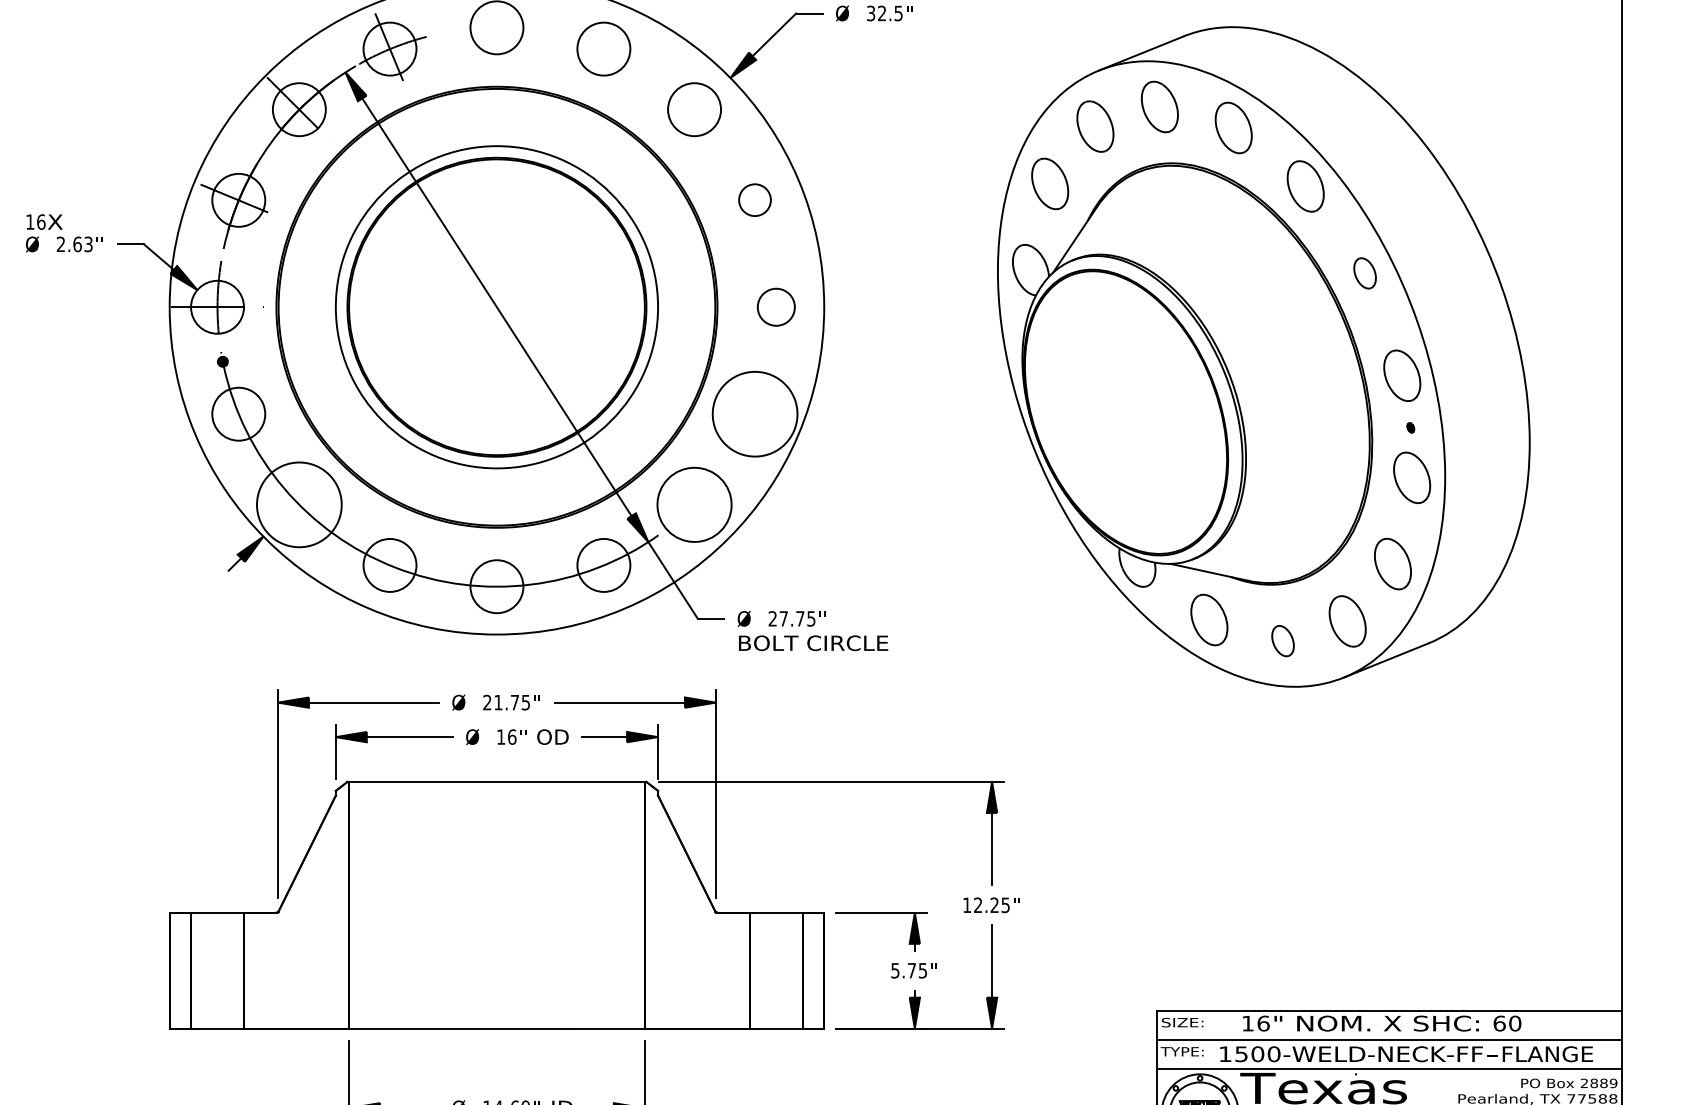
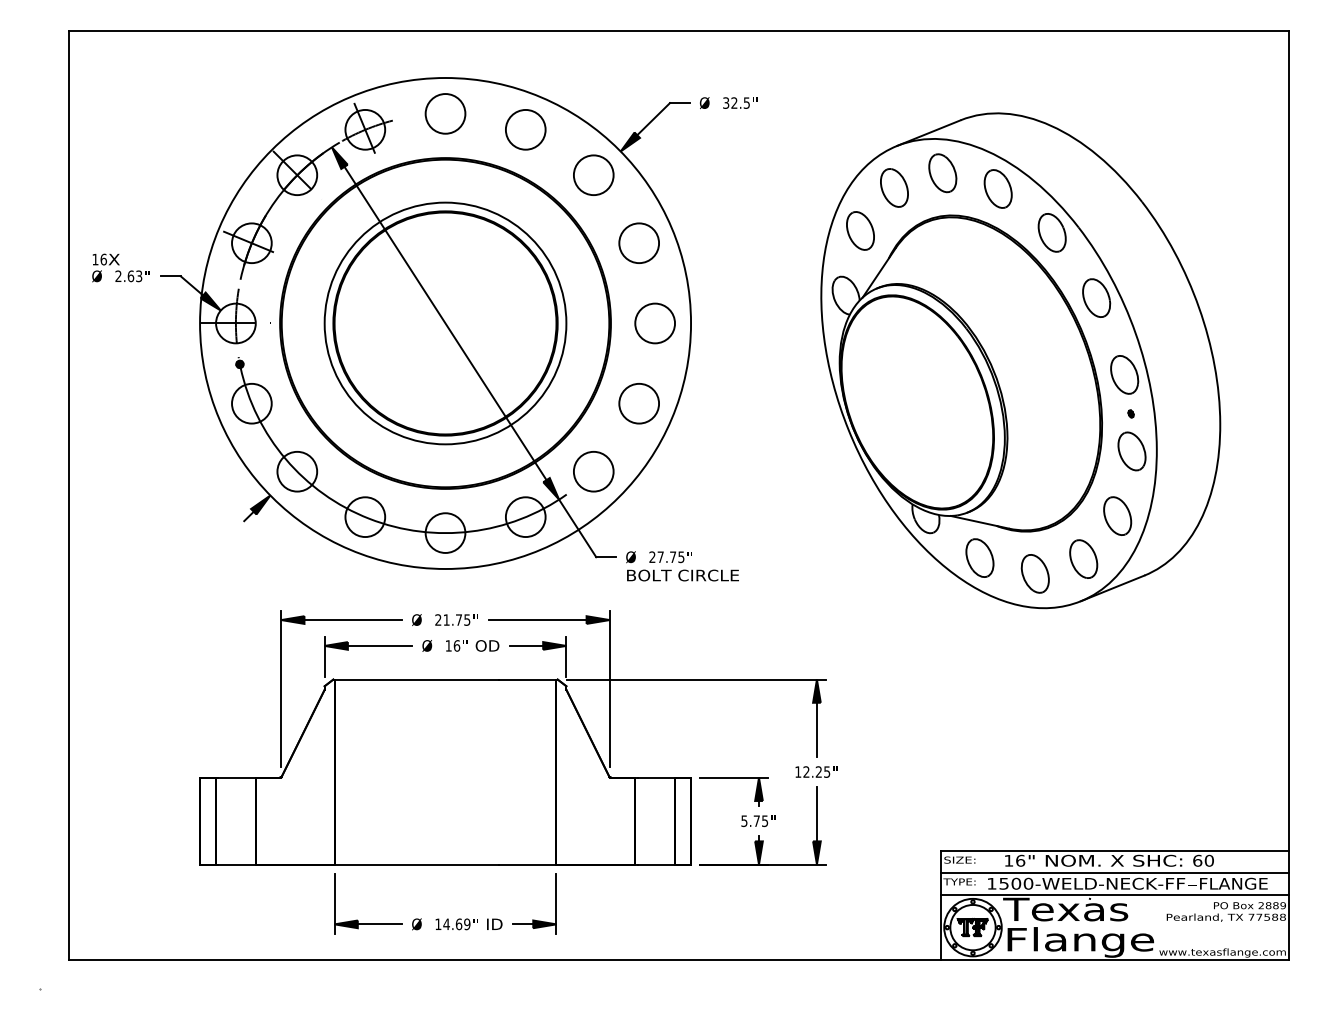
circle: (754, 199) -> (638, 242), size x1.67
part: (1364, 272) -> (1096, 297), size x1.67
circle: (775, 307) -> (654, 323), size x1.43
circle: (755, 413) -> (639, 403), size x0.62
circle: (299, 504) -> (297, 471), size x0.62
circle: (694, 504) -> (593, 471), size x0.71
part: (1282, 640) -> (1034, 573), size x1.67

